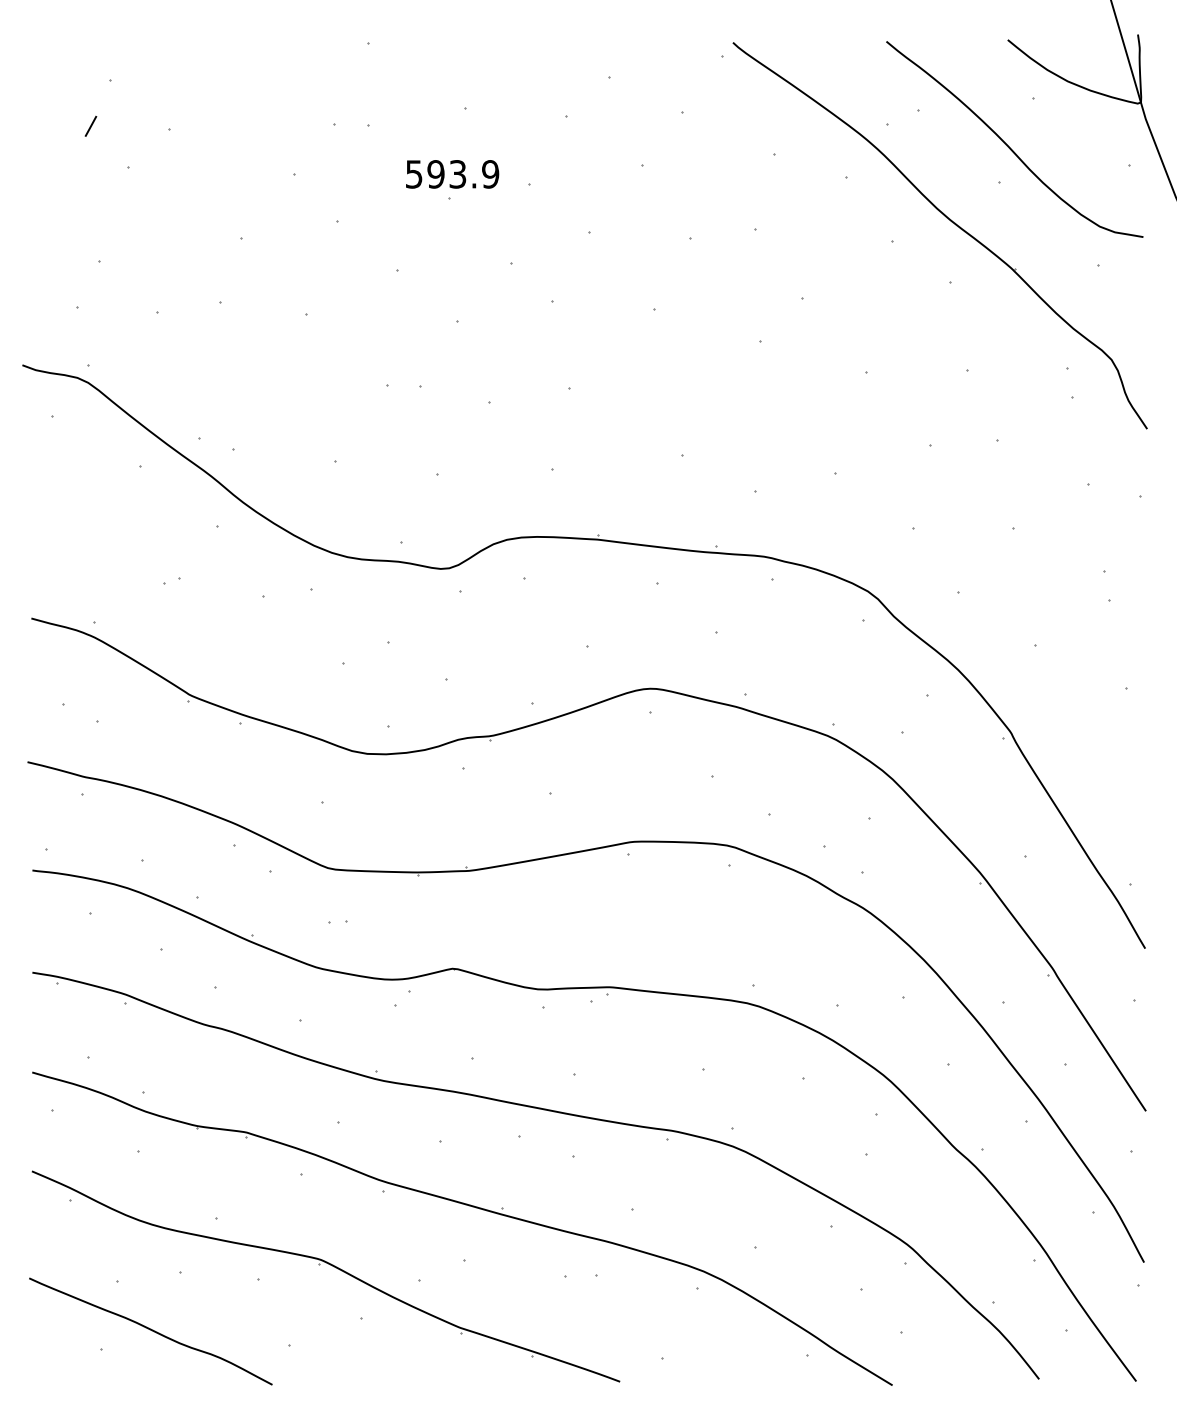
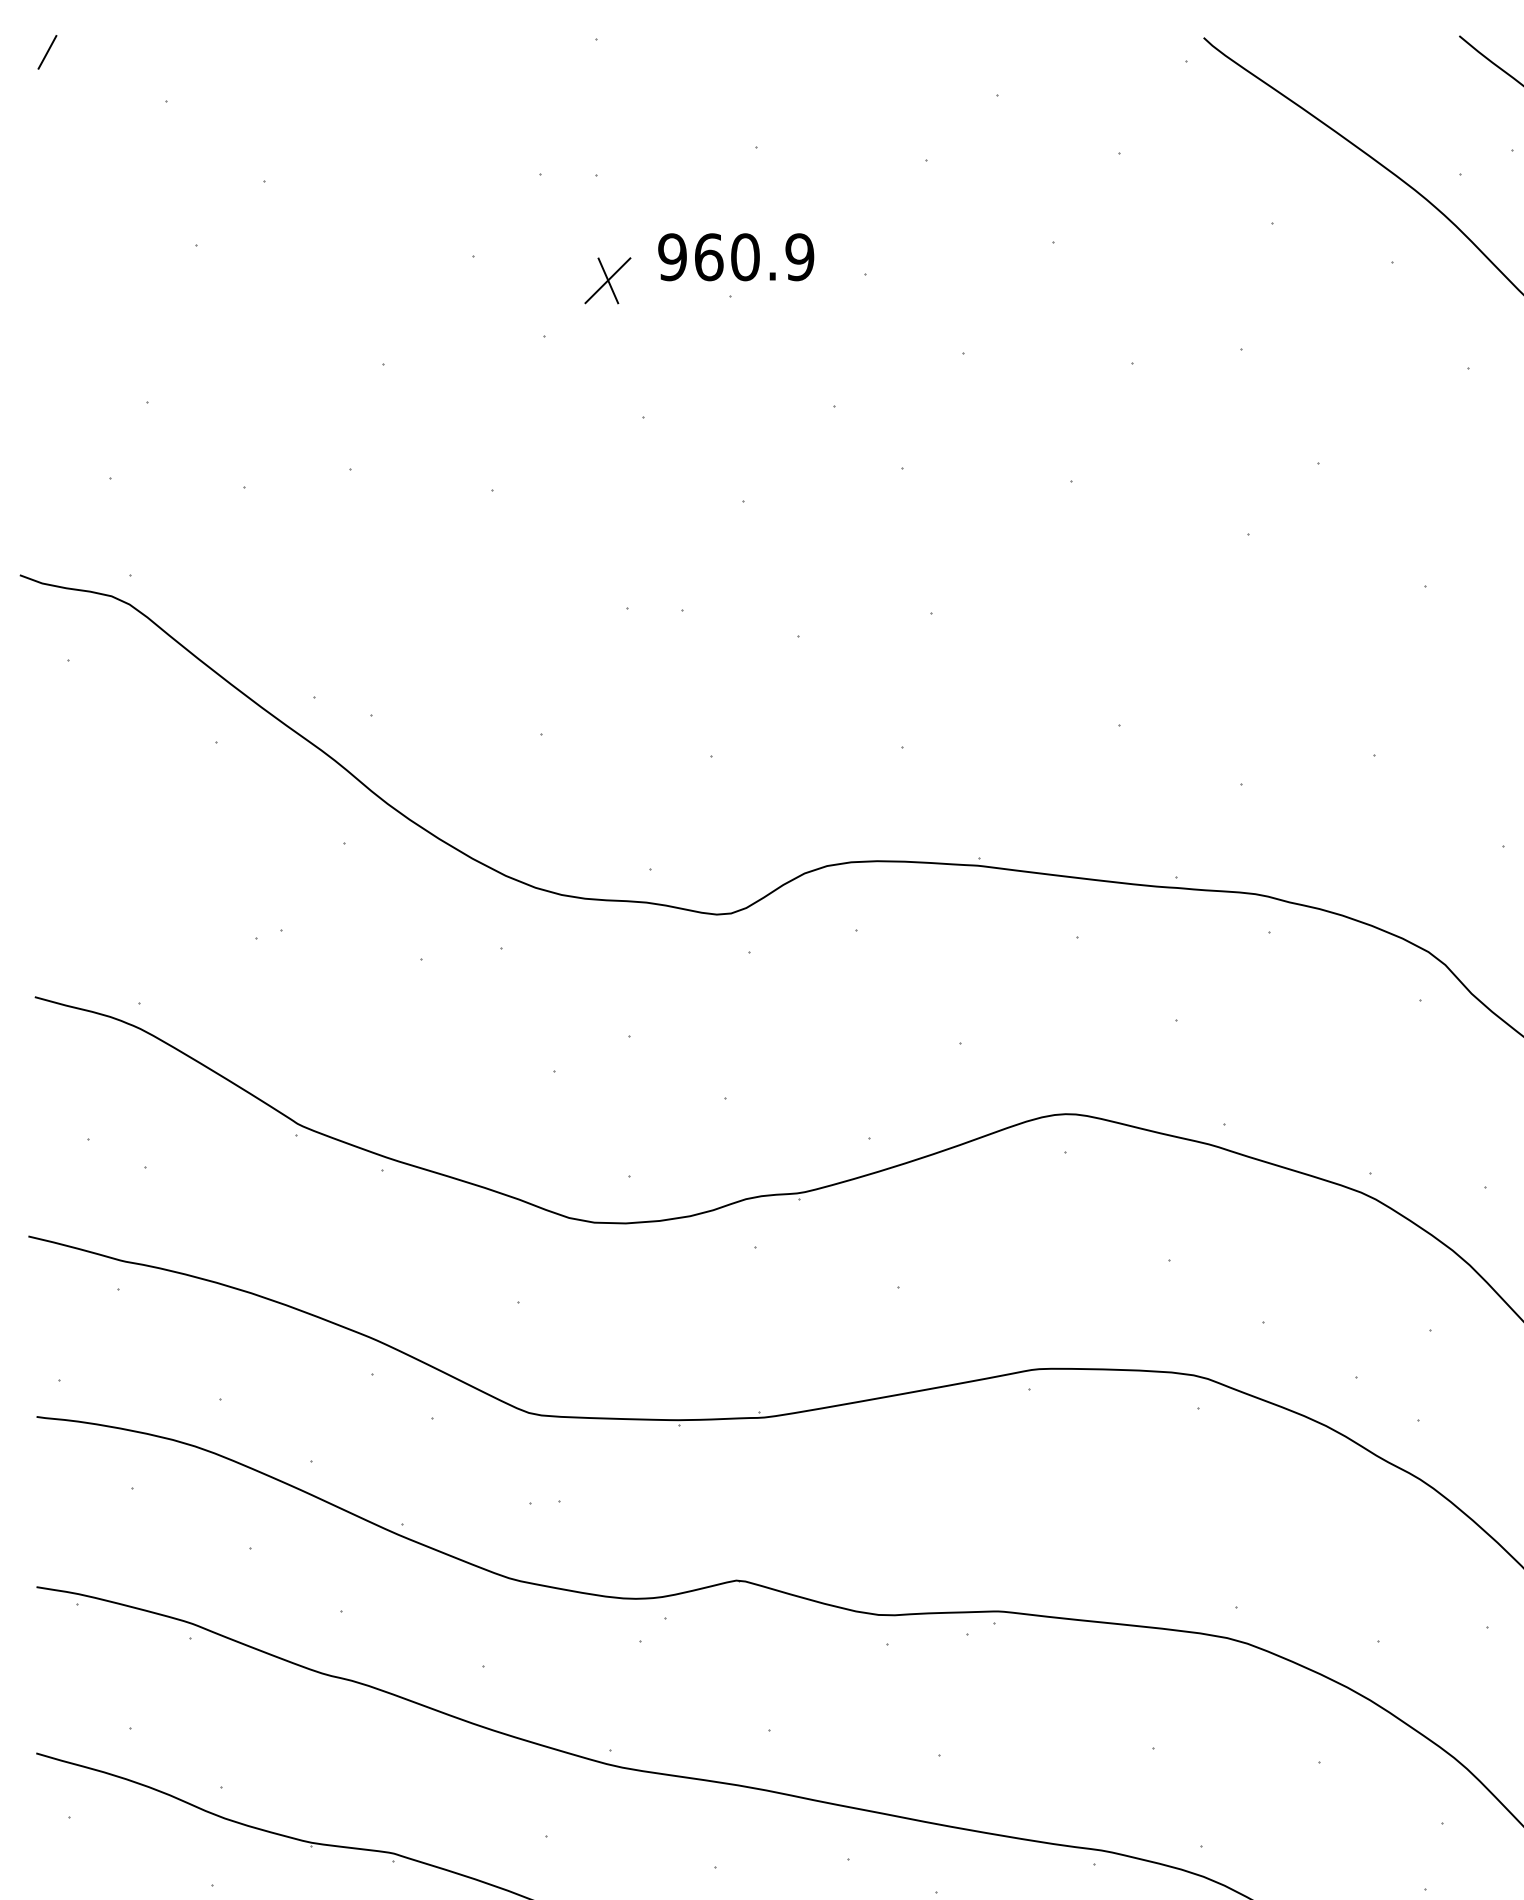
line: (90, 125) -> (46, 50), moved
text: (435, 174) -> (708, 257), 593.9 -> 960.9
part: (374, 188) -> (606, 280), added

